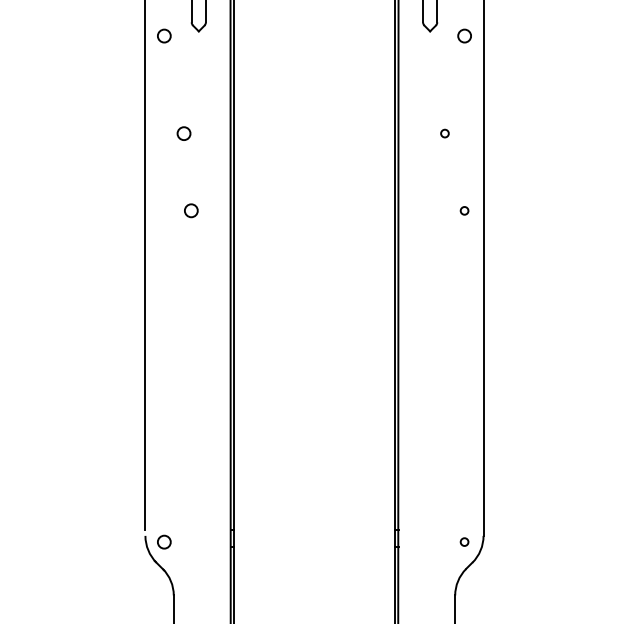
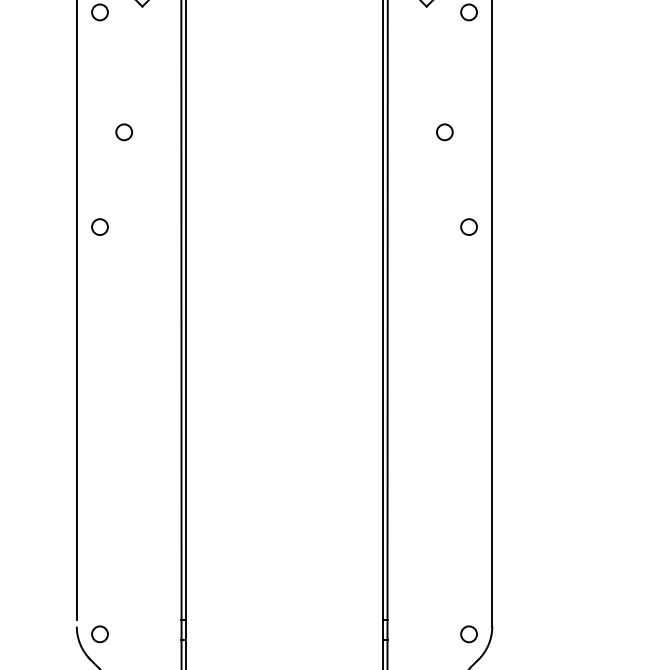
circle: (444, 133) -> (444, 132), size x1.67
circle: (191, 210) -> (100, 226), moved
circle: (464, 210) -> (468, 226), size x1.67
circle: (464, 541) -> (468, 633), size x1.67

